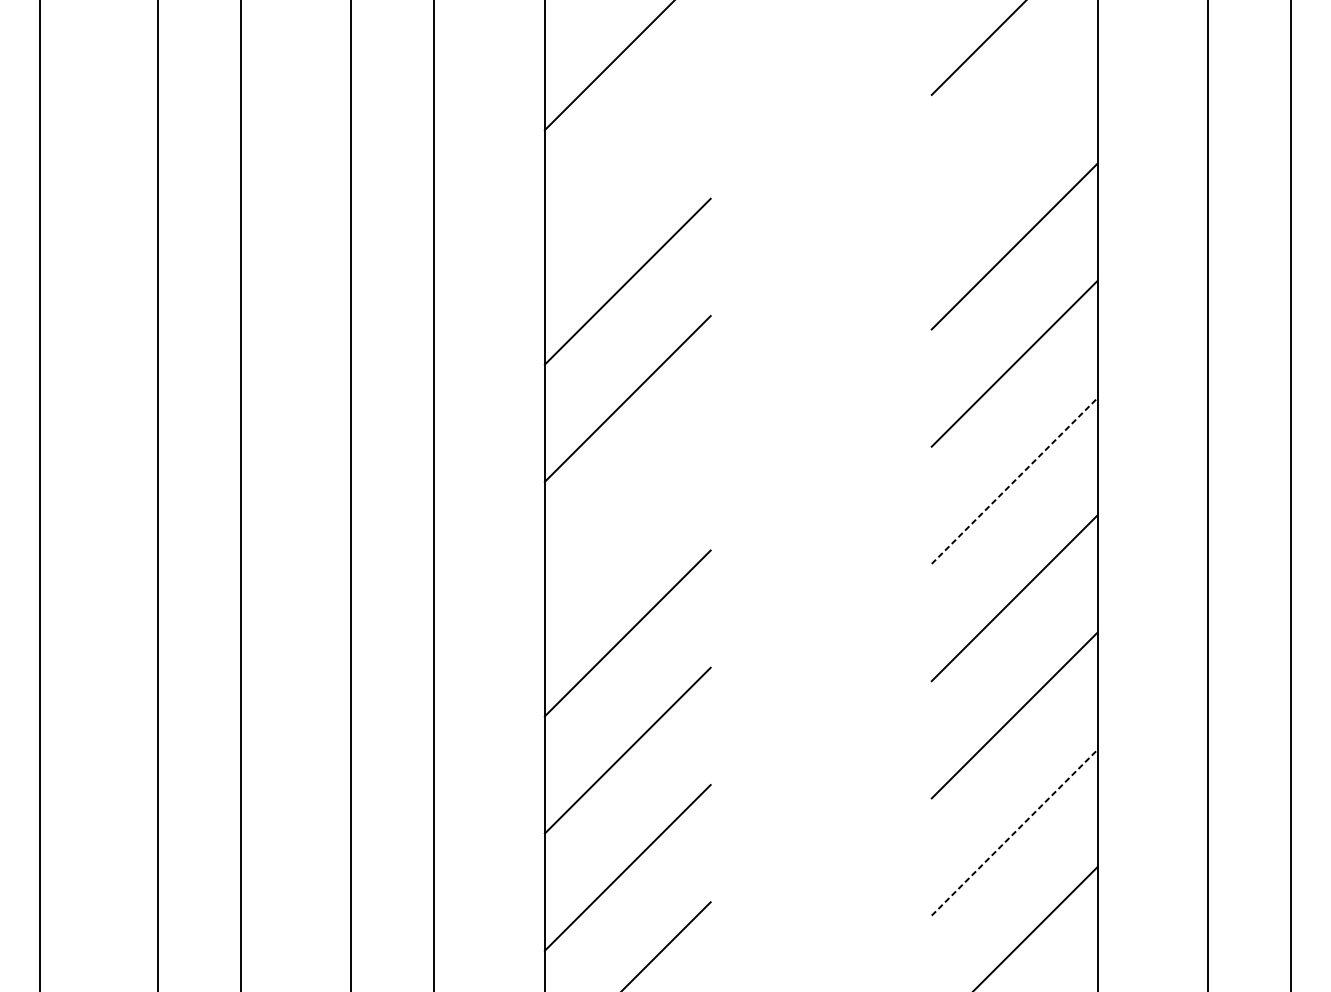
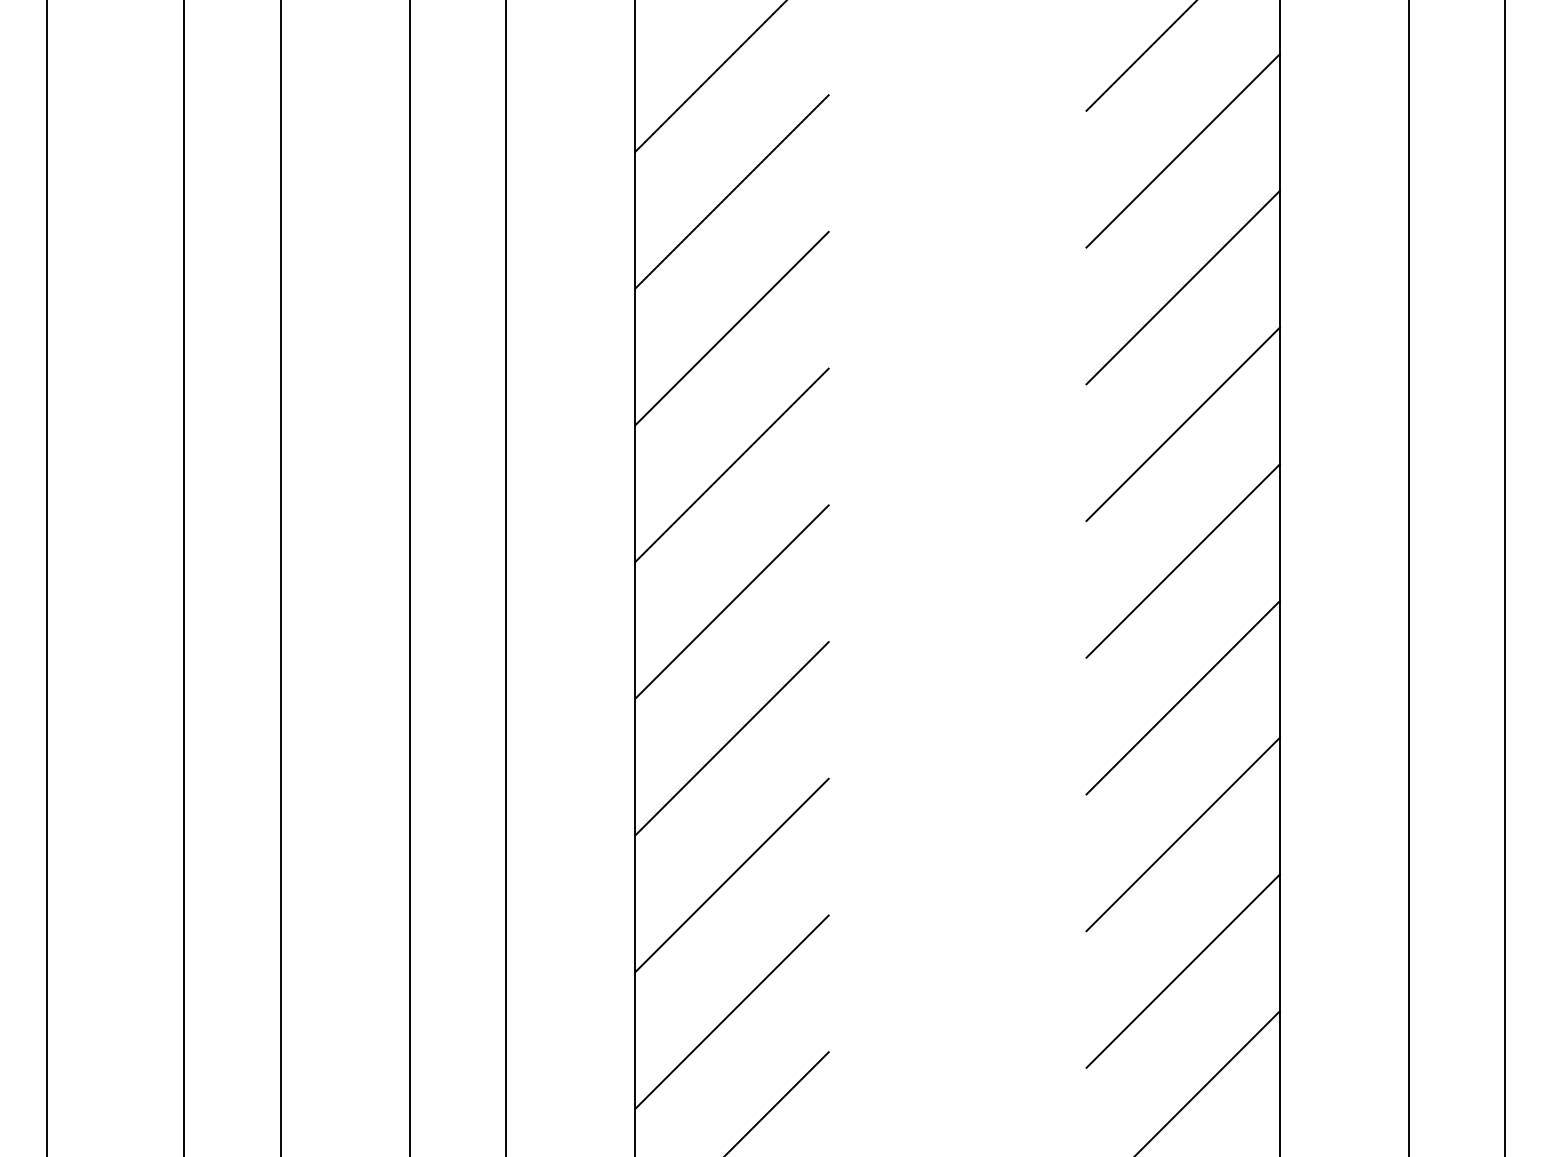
line: (1014, 128) -> (1182, 150), added
line: (627, 164) -> (731, 191), added
line: (1014, 481) -> (1183, 561), dashed -> solid
line: (627, 515) -> (731, 601), added
line: (1014, 832) -> (1183, 971), dashed -> solid

